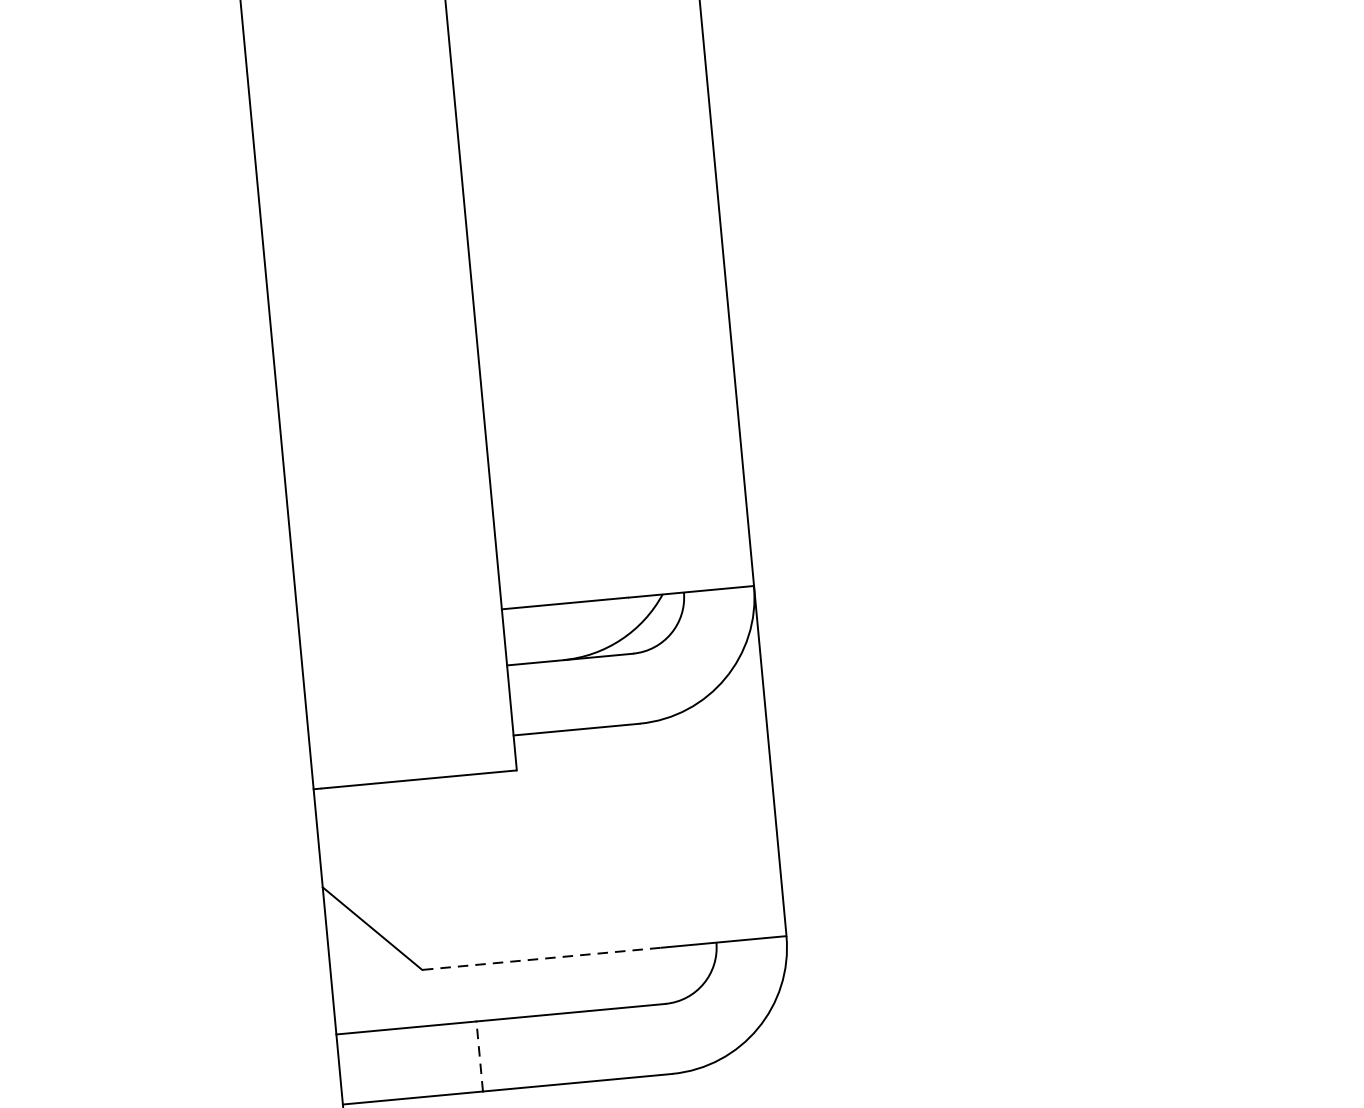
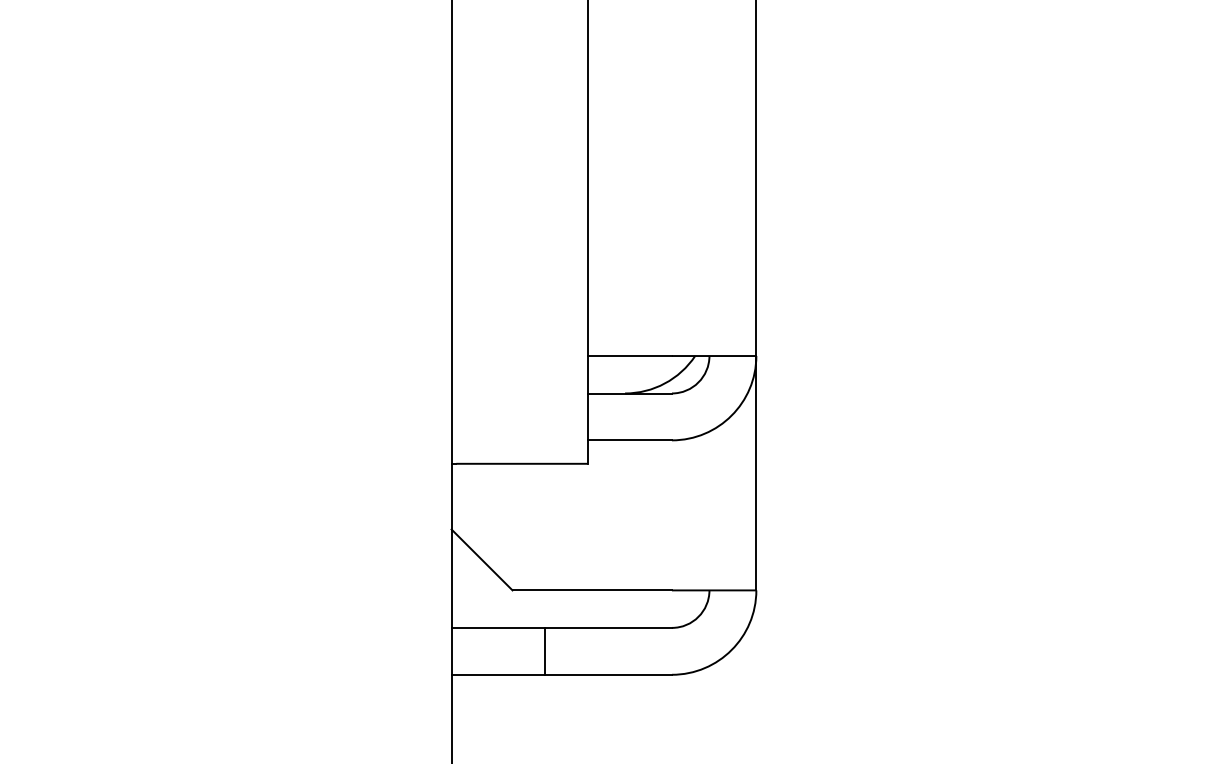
line: (541, 958) -> (592, 590), dashed -> solid
line: (479, 1055) -> (545, 650), dashed -> solid

